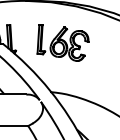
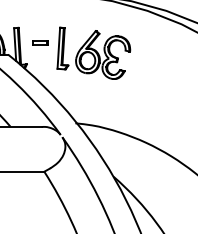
part: (25, 35) -> (40, 42), added

